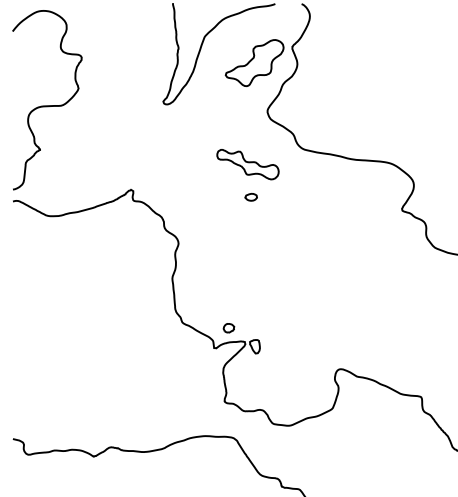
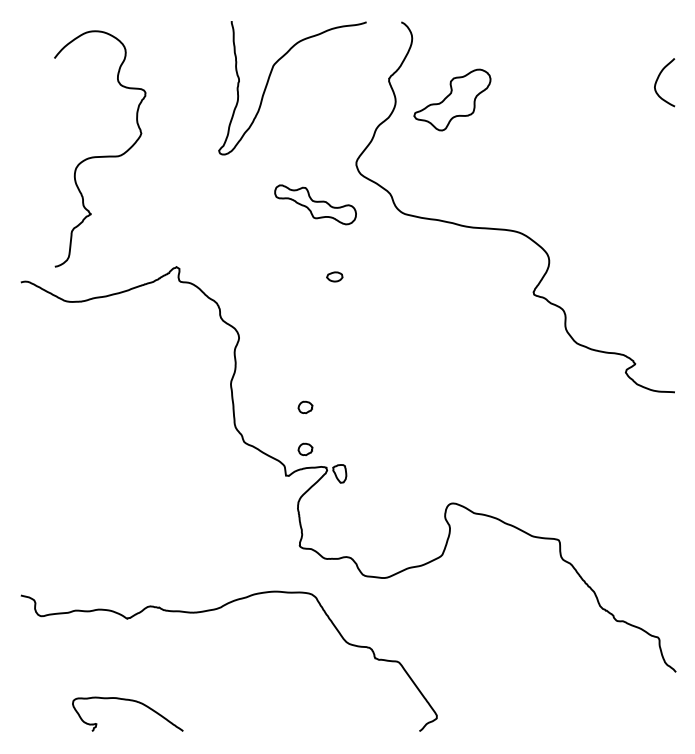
part: (254, 62) -> (452, 99), moved
curve: (49, 105) -> (102, 155), moved
part: (247, 164) -> (315, 204), moved
part: (228, 295) -> (305, 406), added

